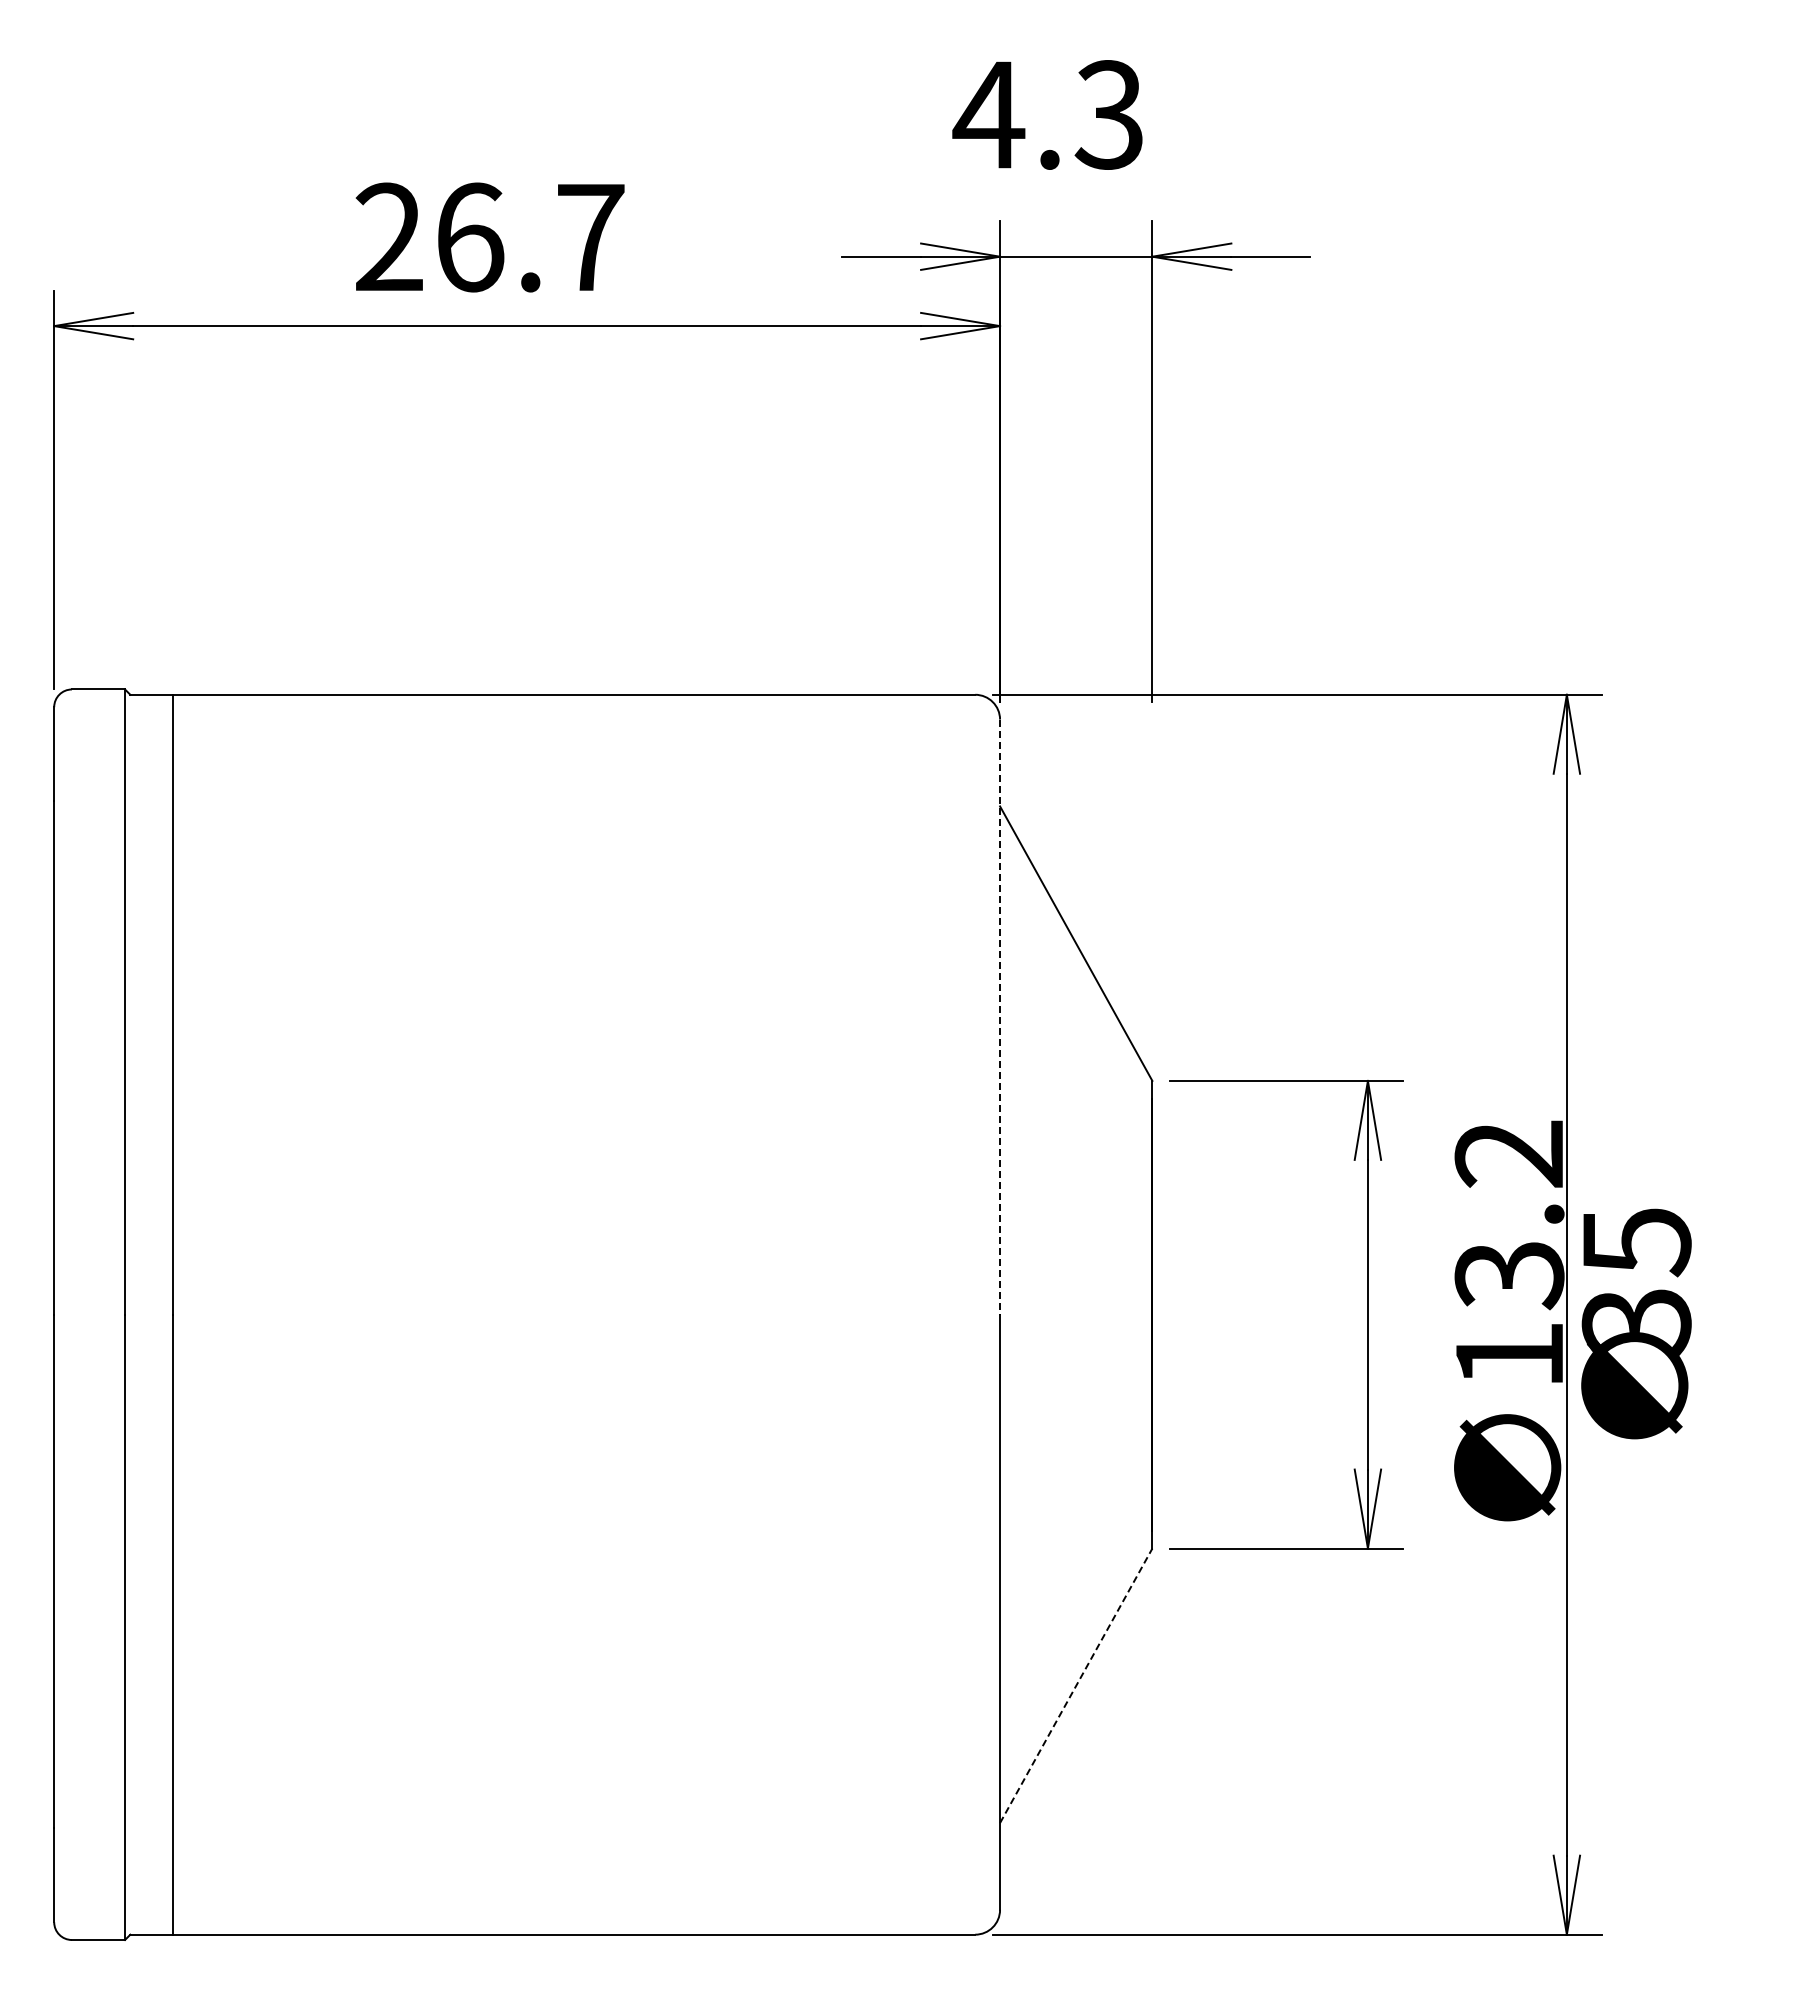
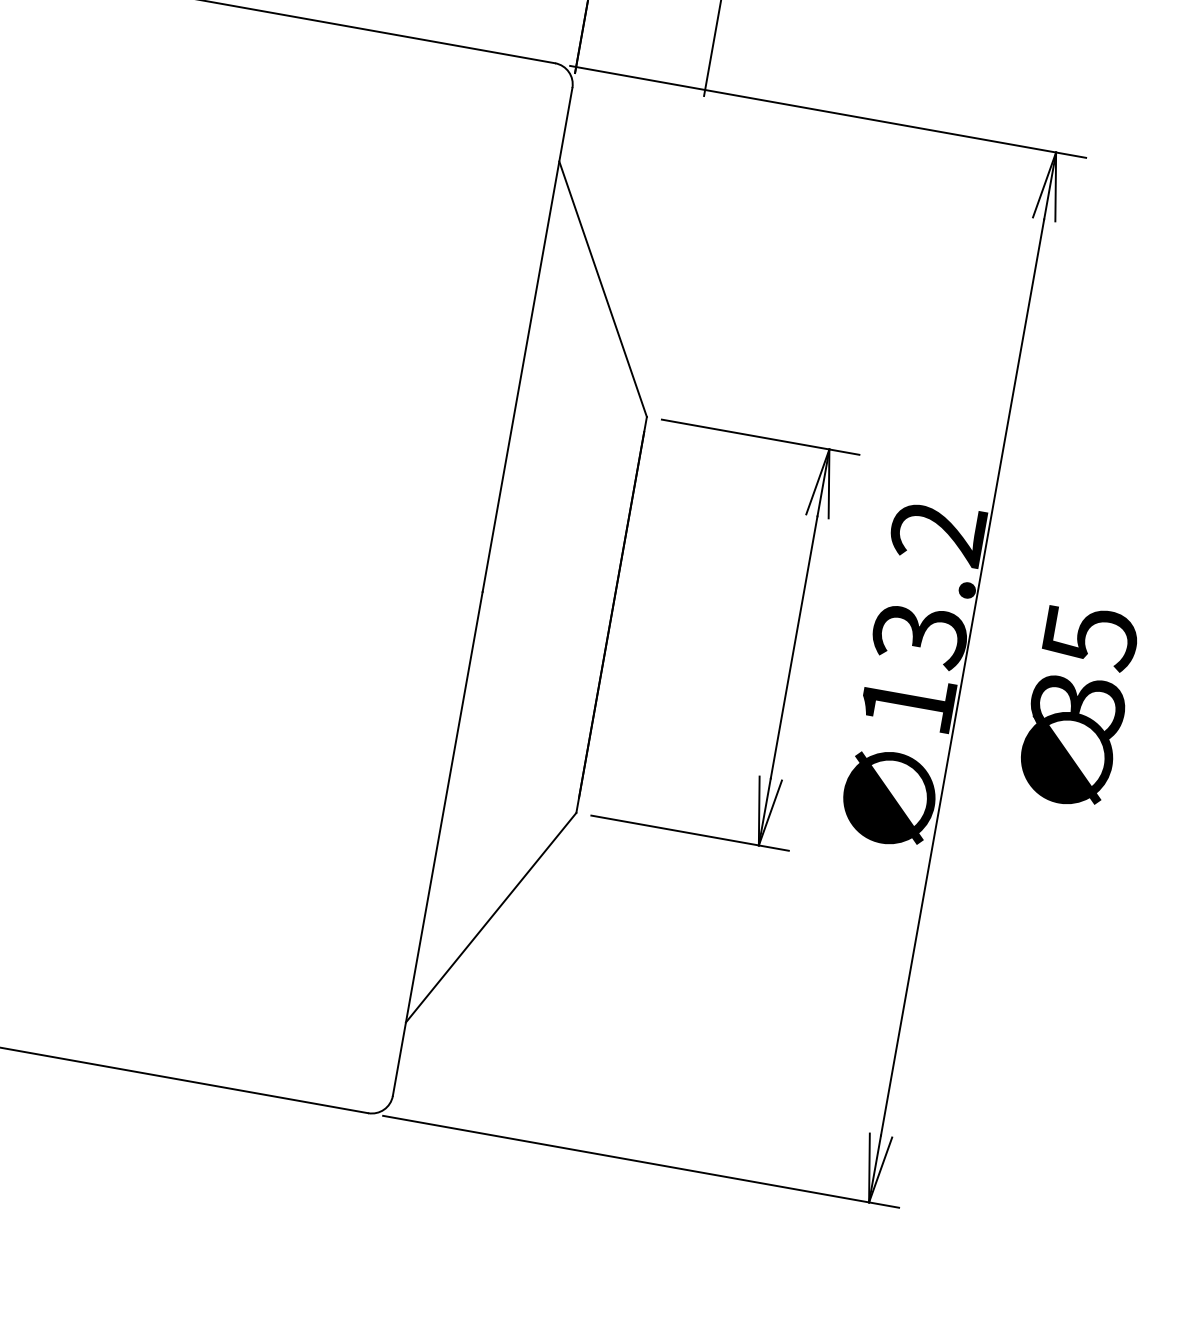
line: (1000, 1017) -> (527, 340), dashed -> solid
text: (1636, 1323) -> (1077, 705), moved
line: (1076, 1685) -> (491, 917), dashed -> solid

